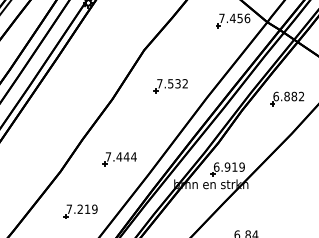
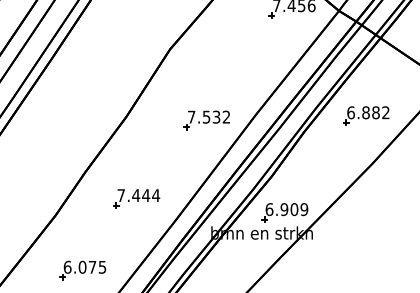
part: (170, 86) -> (206, 120), moved
text: (234, 166) -> (293, 208), 6.919 -> 6.909
text: (81, 208) -> (84, 266), 7.219 -> 6.075

